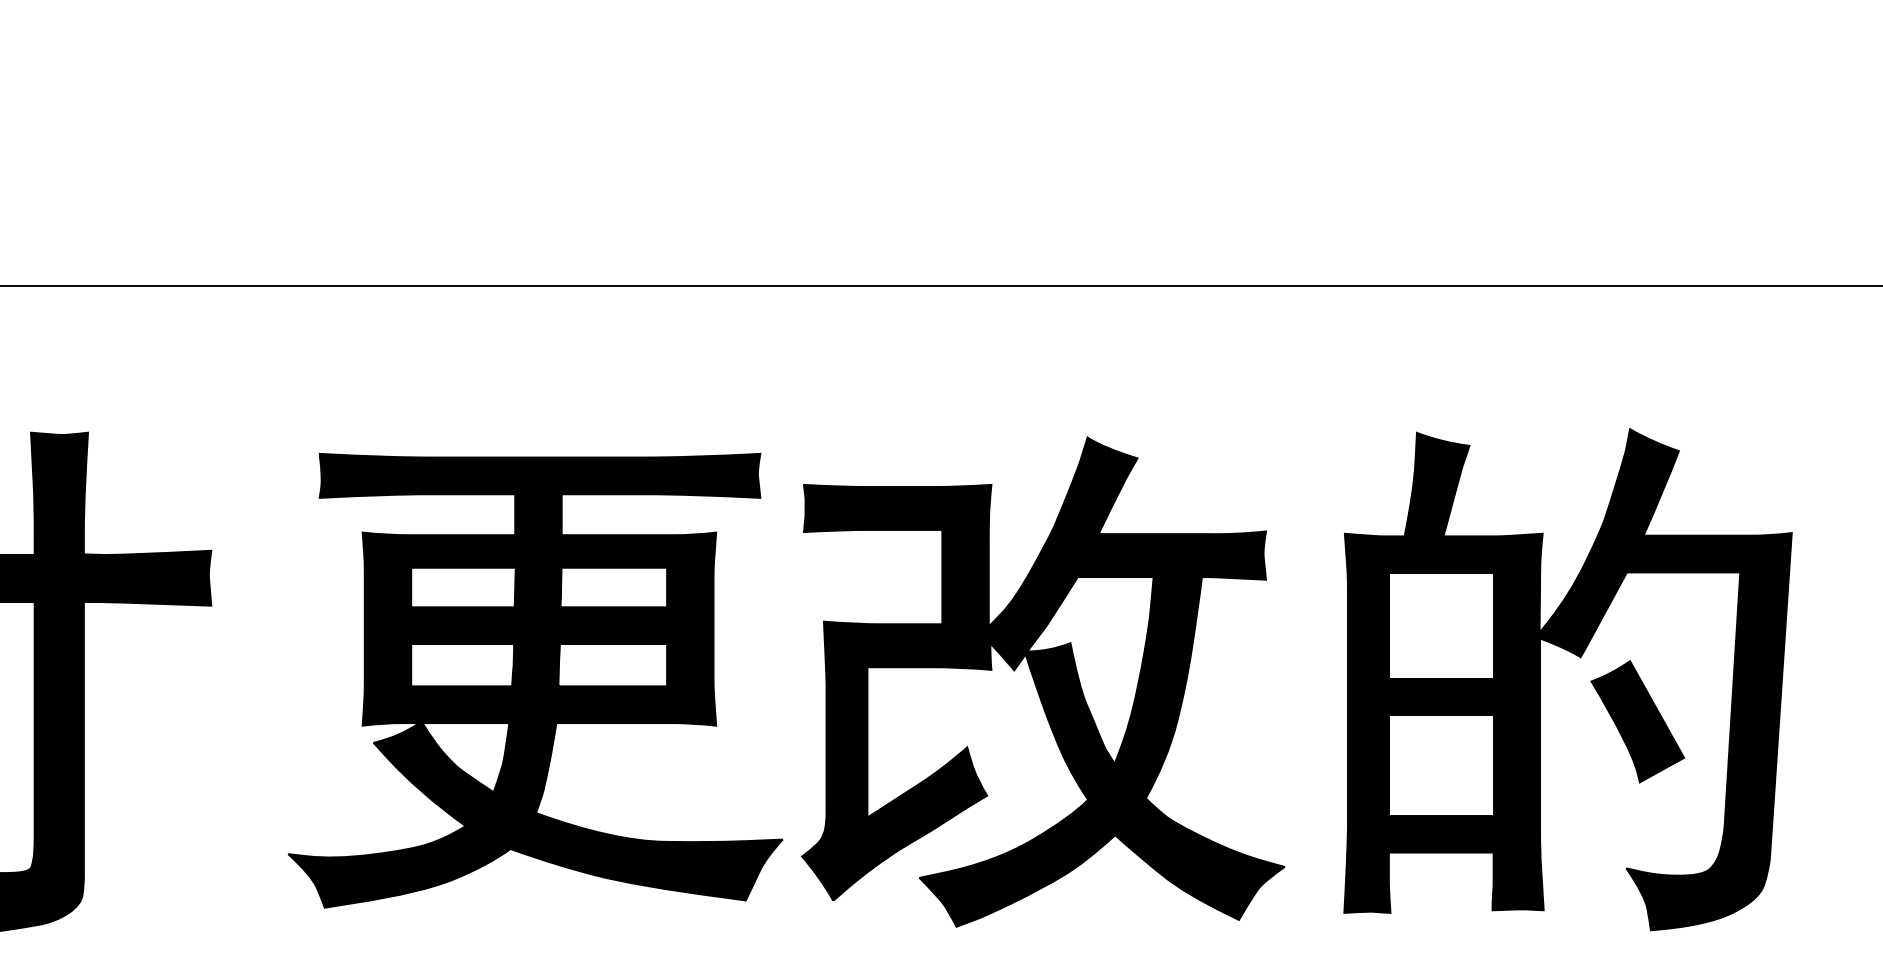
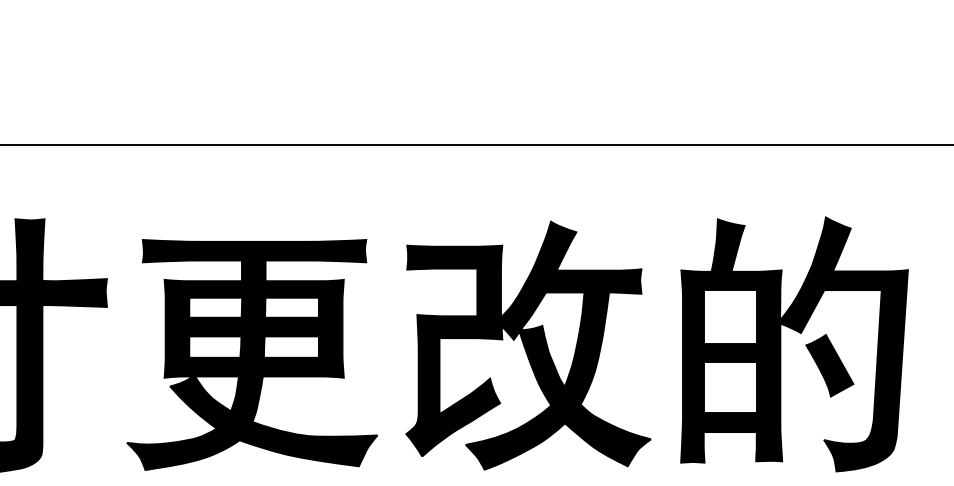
part: (534, 679) -> (251, 354), moved

